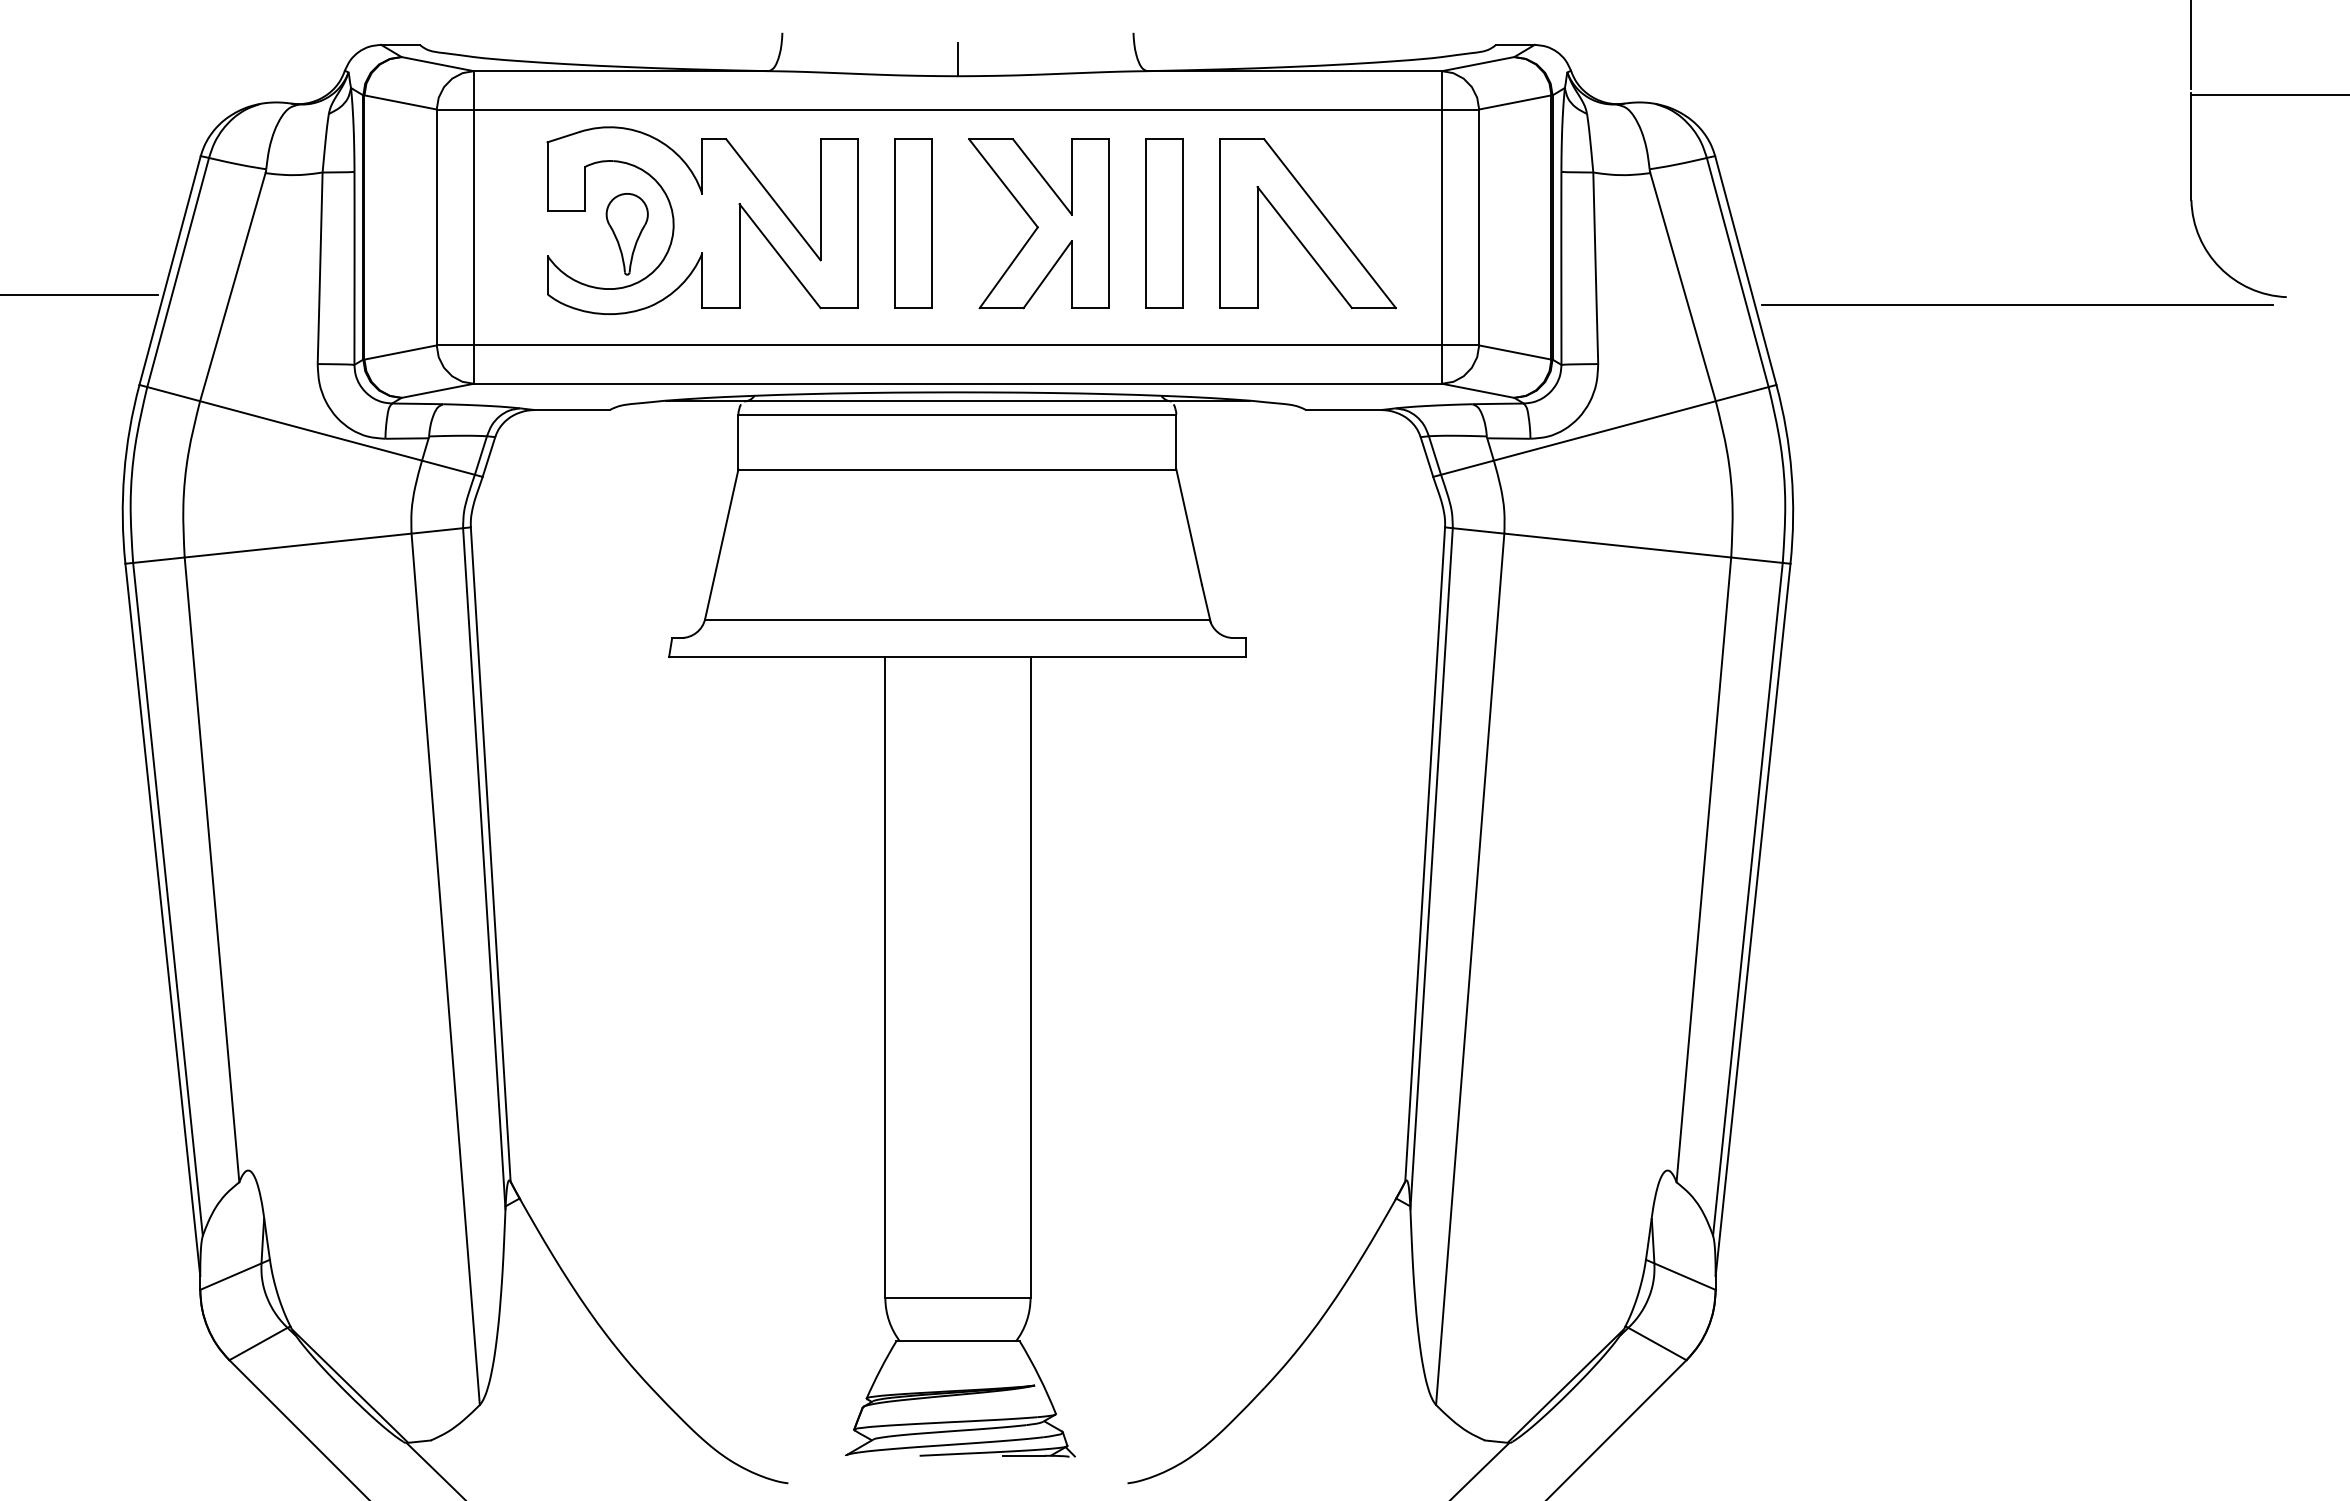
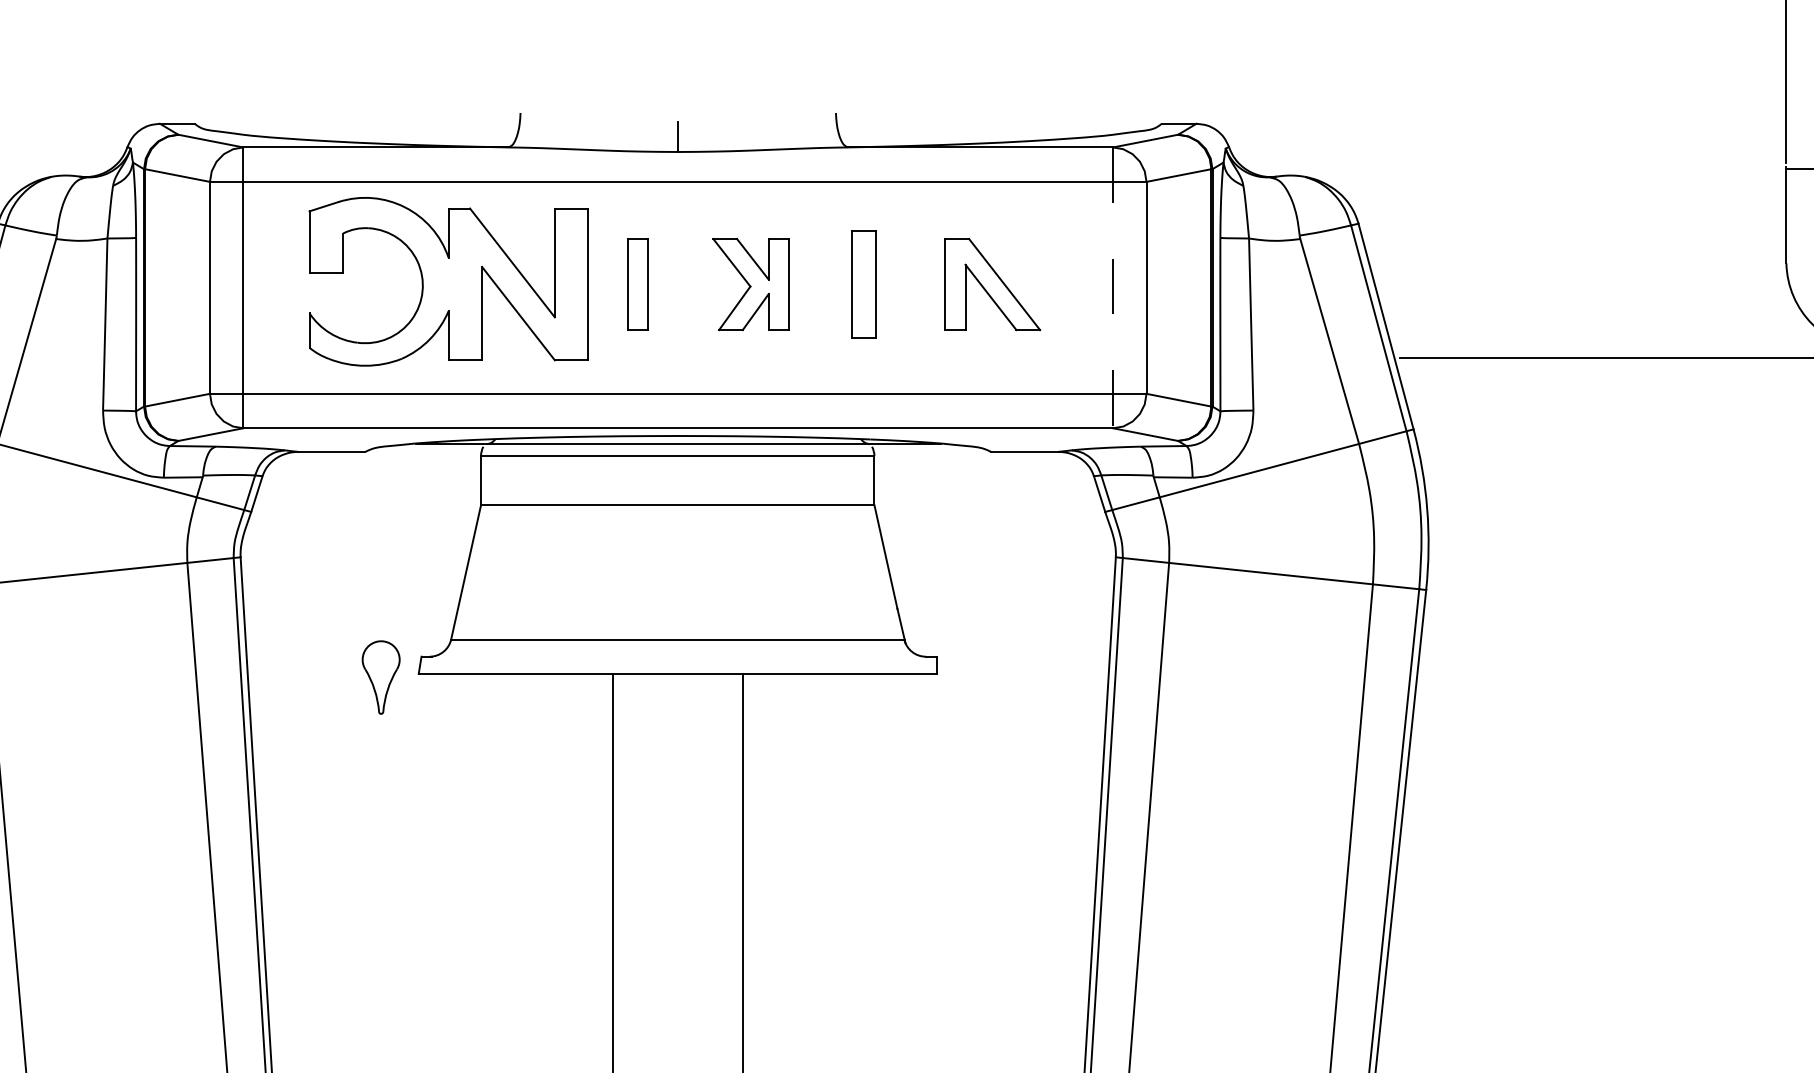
part: (913, 223) -> (638, 284), size x0.6
part: (1038, 223) -> (750, 284), size x0.6
part: (1164, 223) -> (863, 284), size x0.7
part: (1307, 223) -> (992, 284), size x0.6
line: (1442, 227) -> (1113, 287), solid -> dashed
part: (626, 234) -> (380, 677), moved

